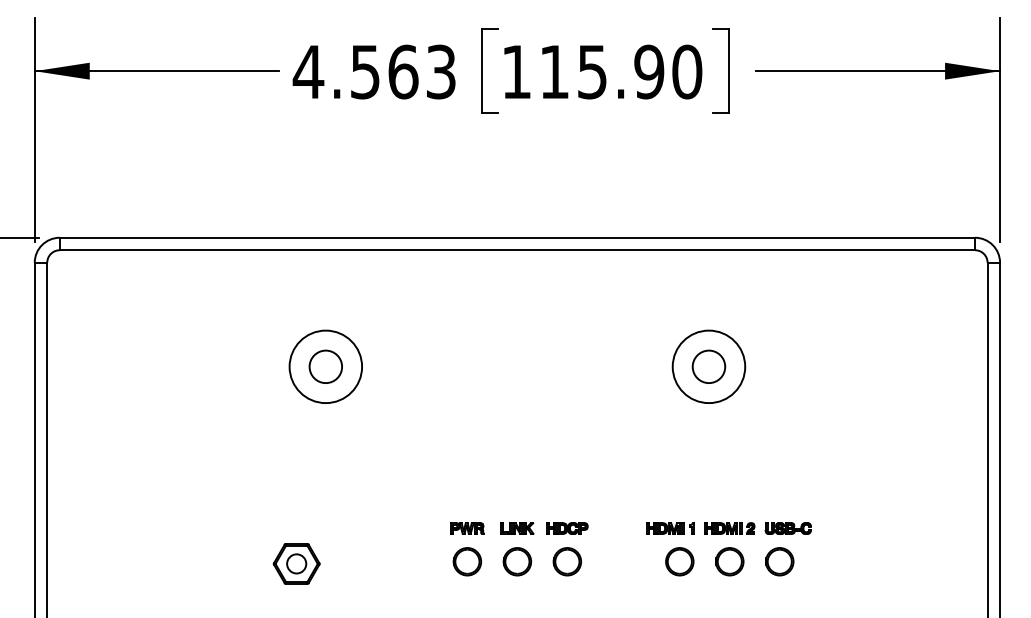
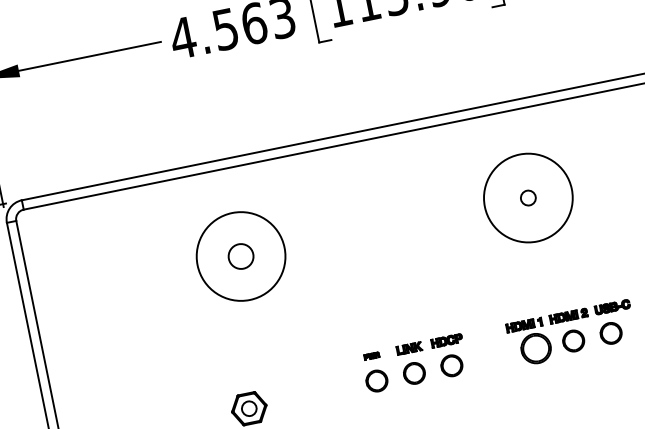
circle: (325, 366) -> (240, 256), size x1.6
circle: (708, 366) -> (527, 197), size x0.6
circle: (708, 366) -> (527, 197), size x1.6
part: (467, 528) -> (371, 356), size x0.6
part: (679, 561) -> (535, 348), size x1.4

